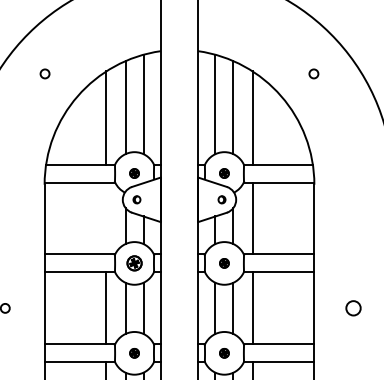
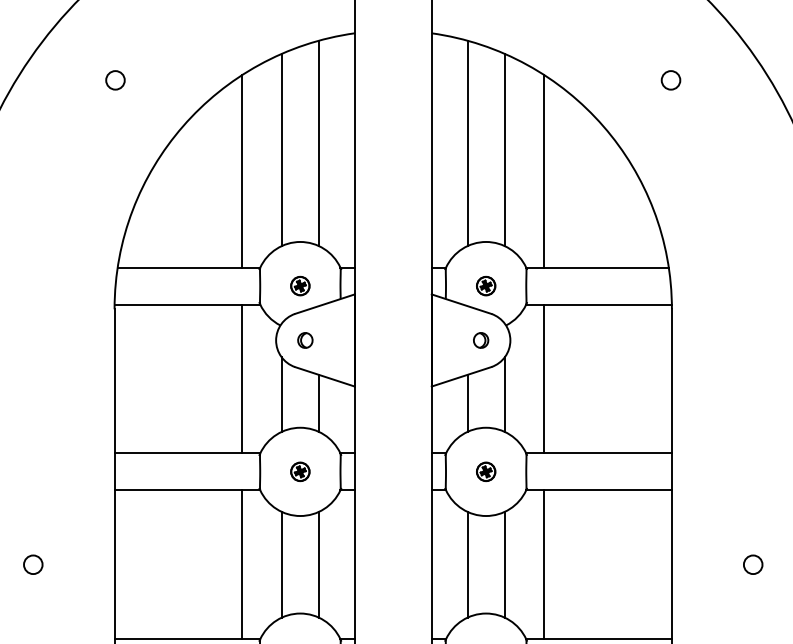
line: (106, 218) -> (242, 379), added
part: (134, 263) -> (300, 472), size x0.62
circle: (353, 308) -> (752, 565), size x0.62

